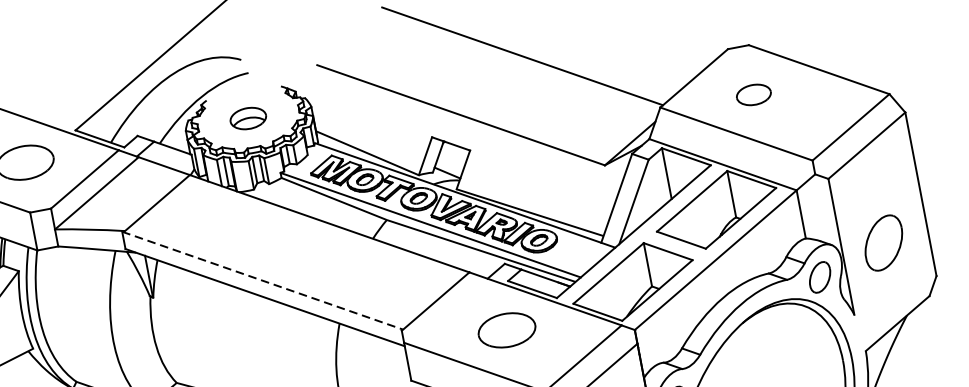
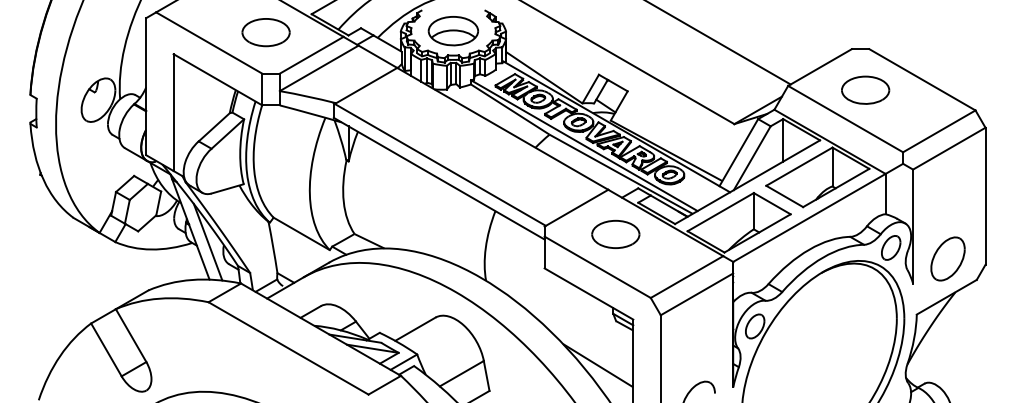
part: (753, 94) -> (865, 89), size x1.67
part: (247, 119) -> (452, 31), size x1.67
part: (883, 242) -> (947, 258), moved
line: (263, 280) -> (440, 164), dashed -> solid
part: (506, 329) -> (615, 233), moved

